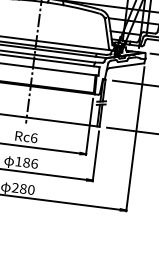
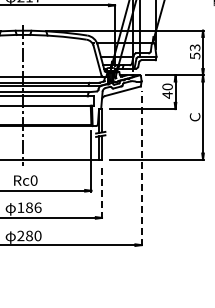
text: (33, 137) -> (33, 180), Rc6 -> Rc0
line: (135, 139) -> (141, 168), solid -> dashed
line: (96, 156) -> (102, 191), solid -> dashed

